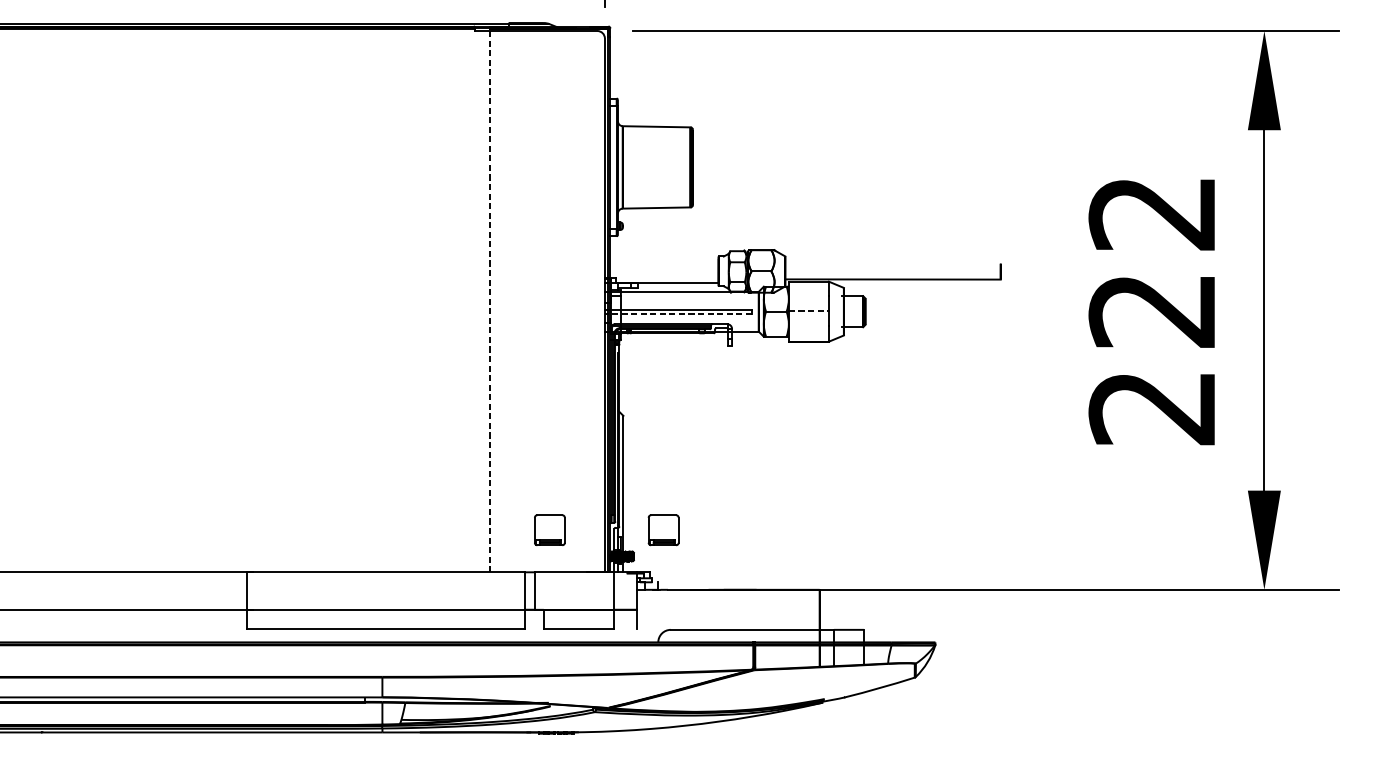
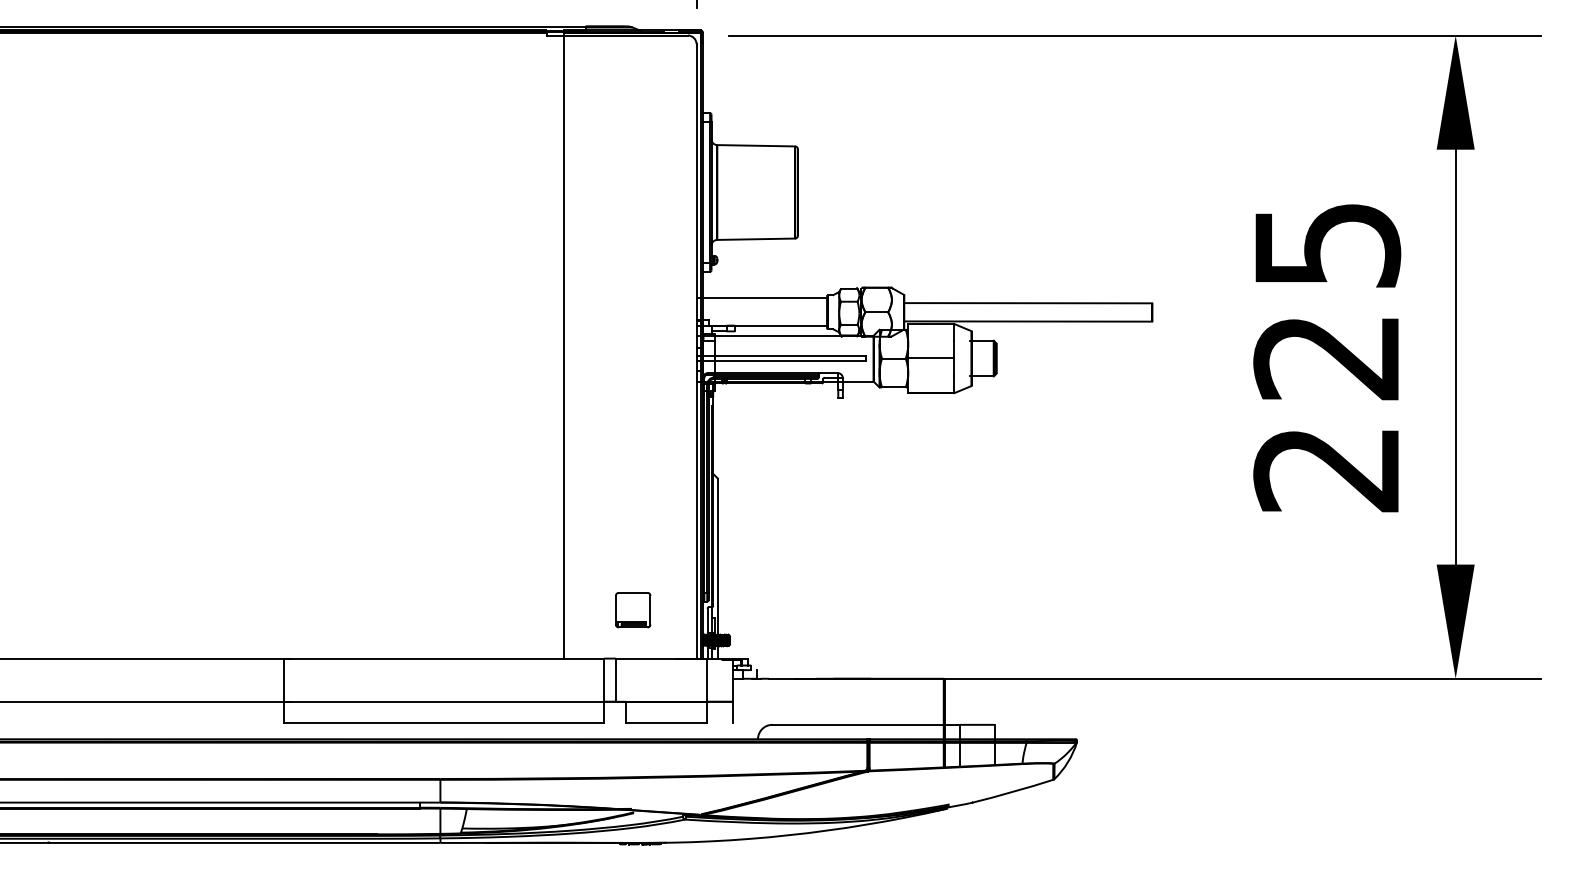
text: (1153, 214) -> (1327, 246), 222 -> 225
line: (661, 259) -> (761, 298), added
line: (893, 263) -> (1028, 303), added
line: (490, 300) -> (564, 345), dashed -> solid
line: (809, 311) -> (931, 358), dashed -> solid
line: (678, 313) -> (781, 360), dashed -> solid
part: (663, 530) -> (764, 610), removed

